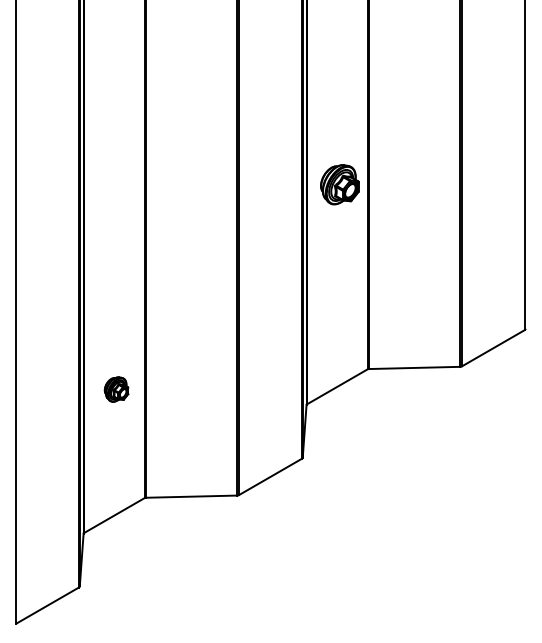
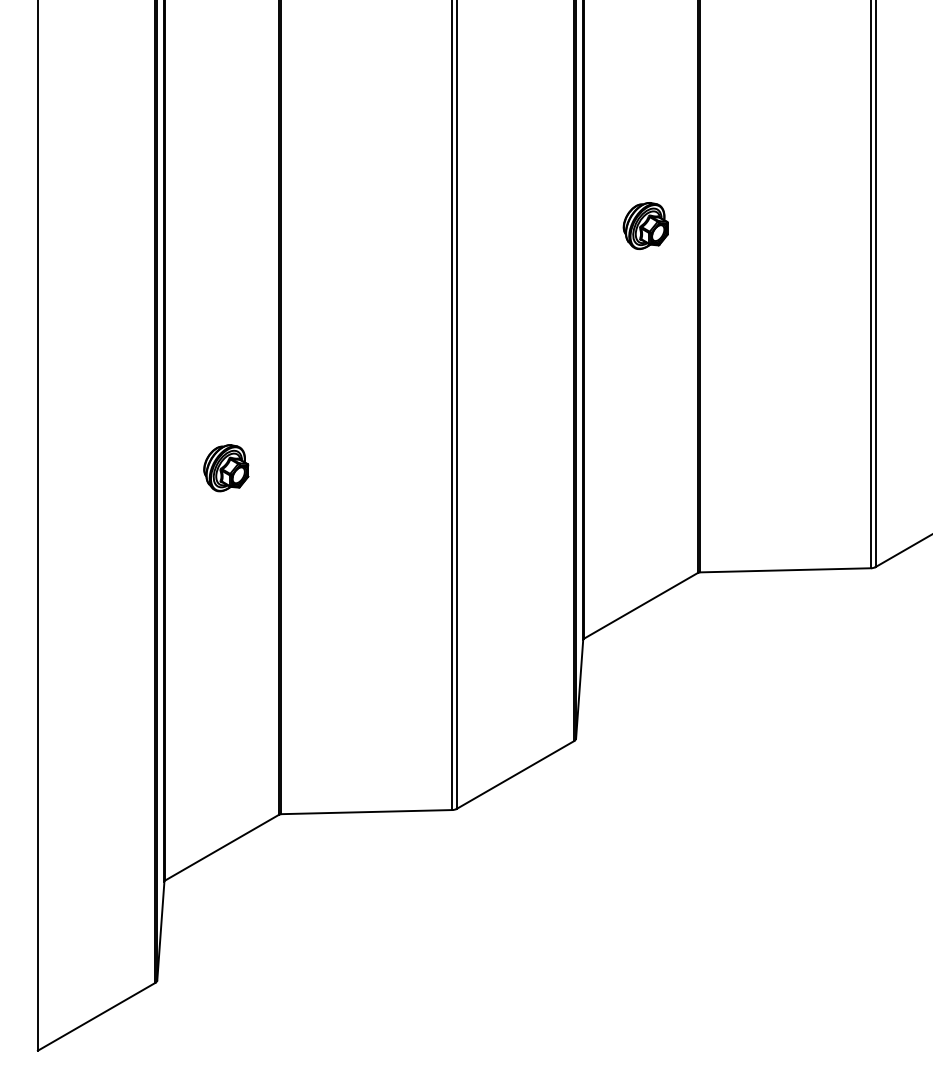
part: (339, 184) -> (645, 225), size x0.62
part: (116, 389) -> (226, 468), moved

